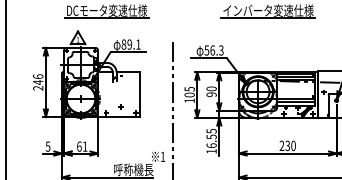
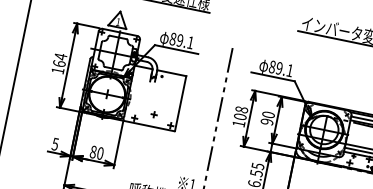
text: (213, 50) -> (280, 68), 56.3 -> 89.1
text: (38, 82) -> (59, 63), 246 -> 164
text: (189, 88) -> (241, 108), 105 -> 108
text: (82, 146) -> (97, 152), 61 -> 80

